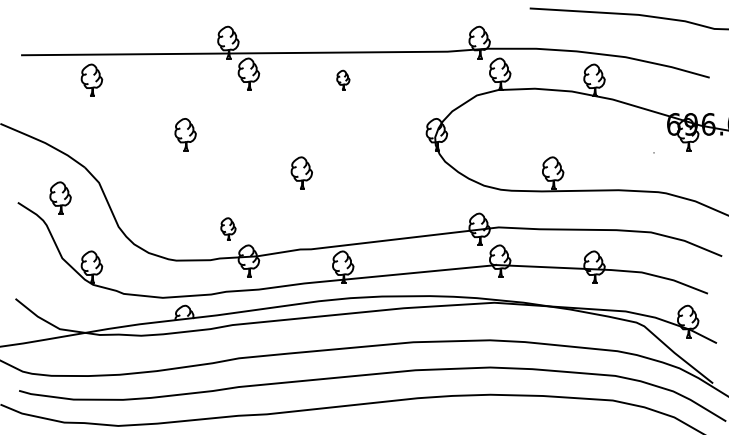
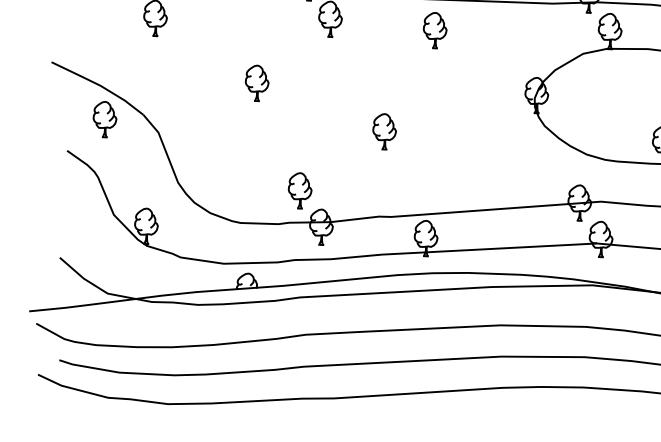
part: (343, 79) -> (435, 29), size x1.67
part: (60, 197) -> (104, 118), moved
part: (228, 228) -> (300, 189), size x1.43

